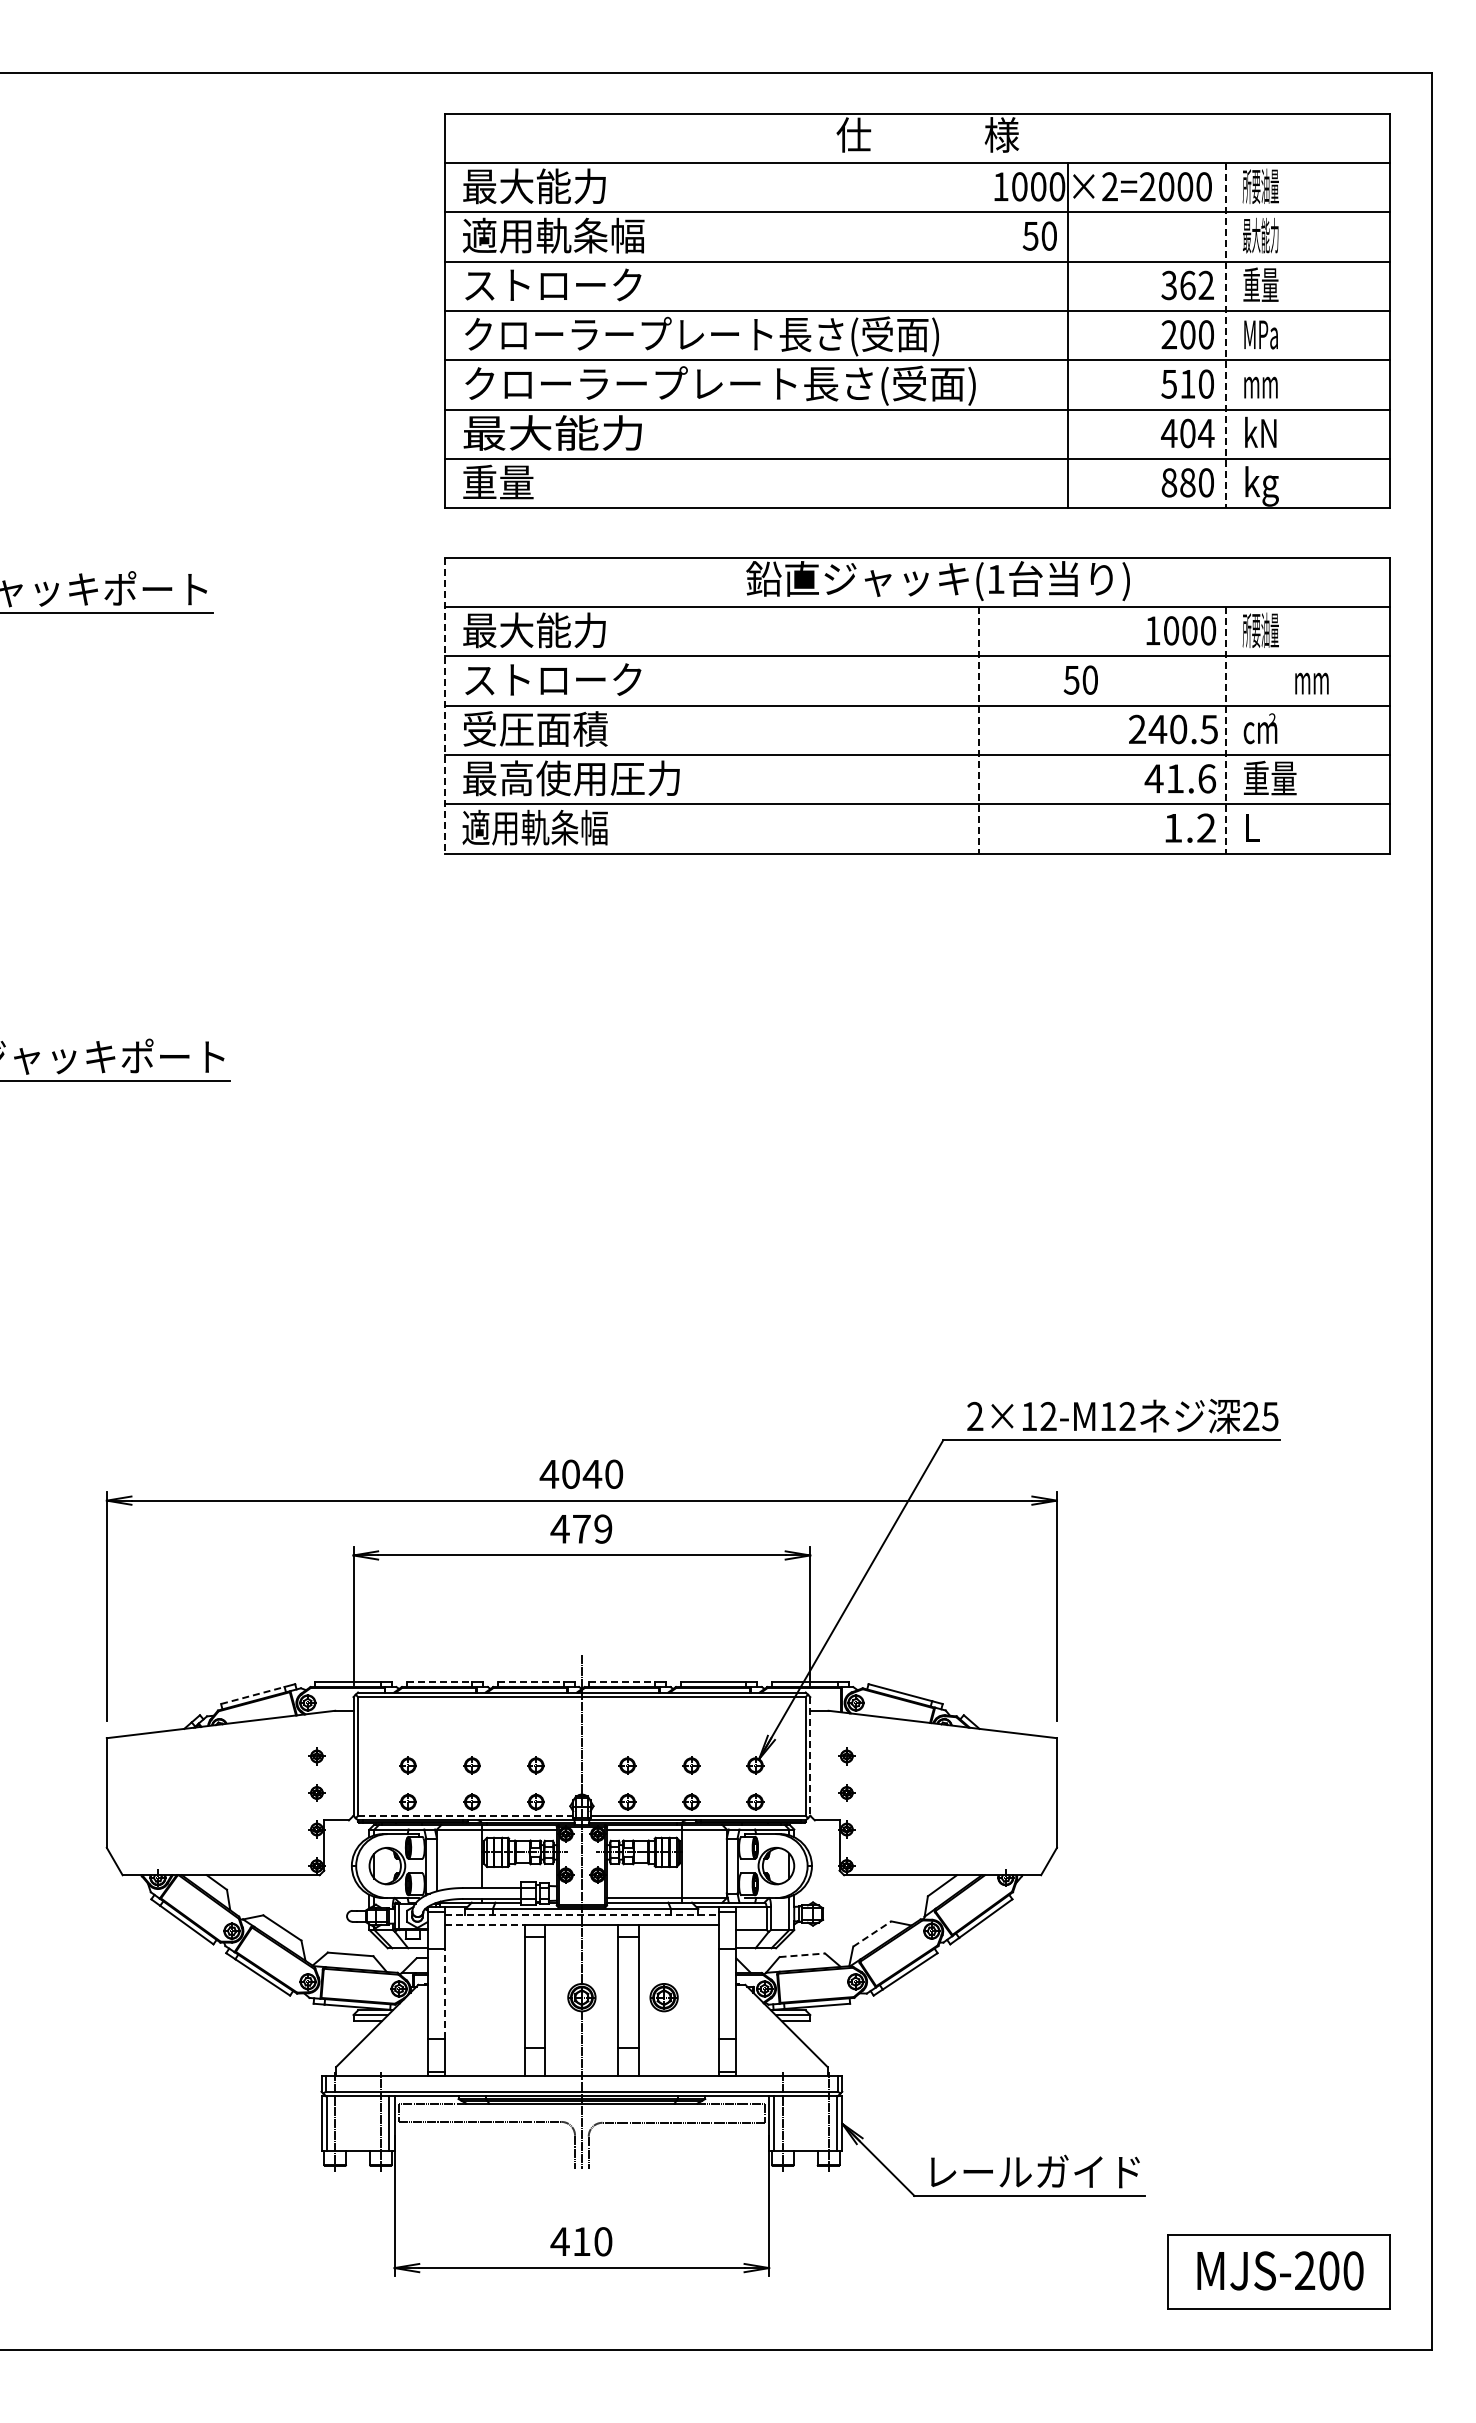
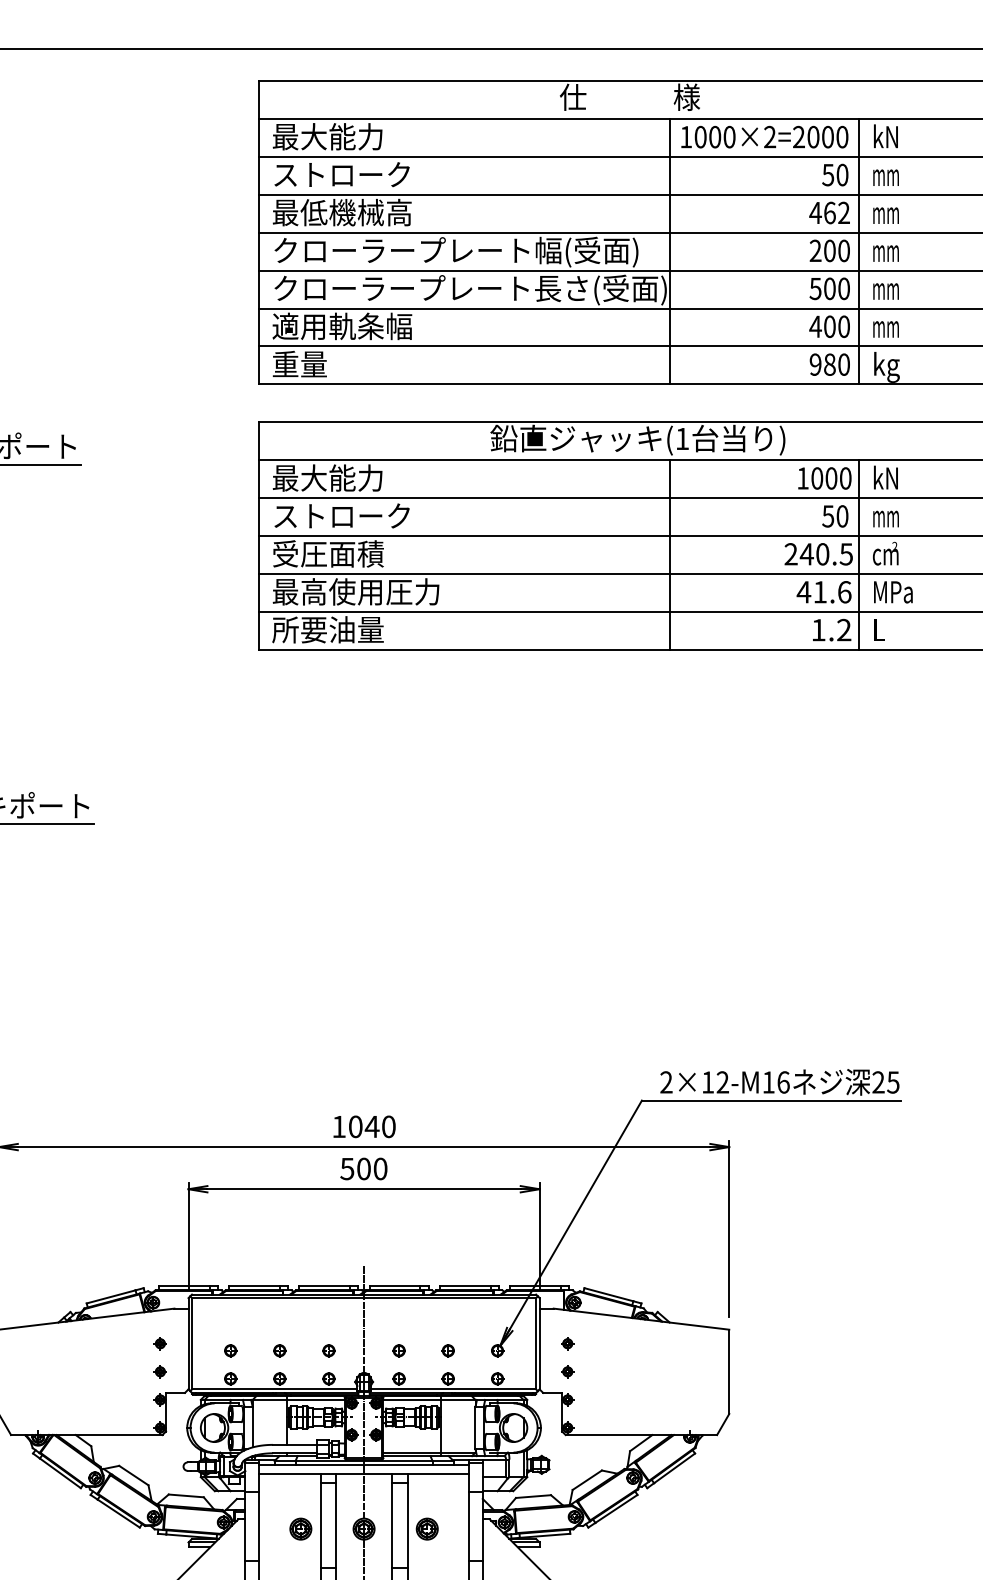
text: (1260, 185) -> (885, 136), 所要油量 -> kN
text: (553, 235) -> (342, 174), 適用軌条幅 -> ストローク
text: (1039, 235) -> (834, 174), moved
text: (1260, 235) -> (885, 174), 最大能力 -> mm
text: (553, 284) -> (342, 212), ストローク -> 最低機械高
text: (1260, 284) -> (885, 212), 重量 -> mm
text: (1168, 285) -> (814, 213), 362 -> 462
text: (1260, 334) -> (885, 250), MPa -> mm
line: (1068, 335) -> (669, 251), moved
line: (1226, 335) -> (859, 251), dashed -> solid
text: (701, 336) -> (456, 252), クローラープレート長さ(受面) -> クローラープレート幅(受面)
text: (1187, 383) -> (829, 288), 510 -> 500
text: (1260, 431) -> (885, 325), kN -> mm
text: (553, 432) -> (342, 326), 最大能力 -> 適用軌条幅
text: (1205, 433) -> (843, 326), 404 -> 400
text: (1169, 482) -> (815, 364), 880 -> 980
text: (1260, 629) -> (885, 477), 所要油量 -> kN
text: (1080, 679) -> (834, 515), moved
text: (1311, 683) -> (885, 518), moved
line: (444, 706) -> (258, 536), dashed -> solid
line: (979, 730) -> (669, 555), dashed -> solid
line: (1226, 730) -> (859, 555), dashed -> solid
text: (1269, 777) -> (892, 591), 重量 -> MPa
text: (534, 827) -> (327, 629), 適用軌条幅 -> 所要油量
text: (1127, 1416) -> (783, 1082), 2×12-M12 -> 2×12-M16
text: (549, 1474) -> (339, 1126), 4040 -> 1040
text: (581, 1528) -> (363, 1168), 479 -> 500
line: (439, 1681) -> (254, 1286), dashed -> solid
line: (530, 1681) -> (324, 1286), dashed -> solid
line: (622, 1681) -> (395, 1286), dashed -> solid
line: (252, 1695) -> (110, 1296), dashed -> solid
line: (810, 1756) -> (539, 1343), dashed -> solid
line: (465, 1815) -> (274, 1389), dashed -> solid
line: (582, 1914) -> (364, 1465), dashed -> solid
line: (485, 1925) -> (289, 1473), dashed -> solid
line: (872, 1934) -> (587, 1480), dashed -> solid
line: (802, 1955) -> (533, 1496), dashed -> solid
line: (444, 1994) -> (258, 1526), dashed -> solid
part: (499, 1997) -> (300, 1529), added

